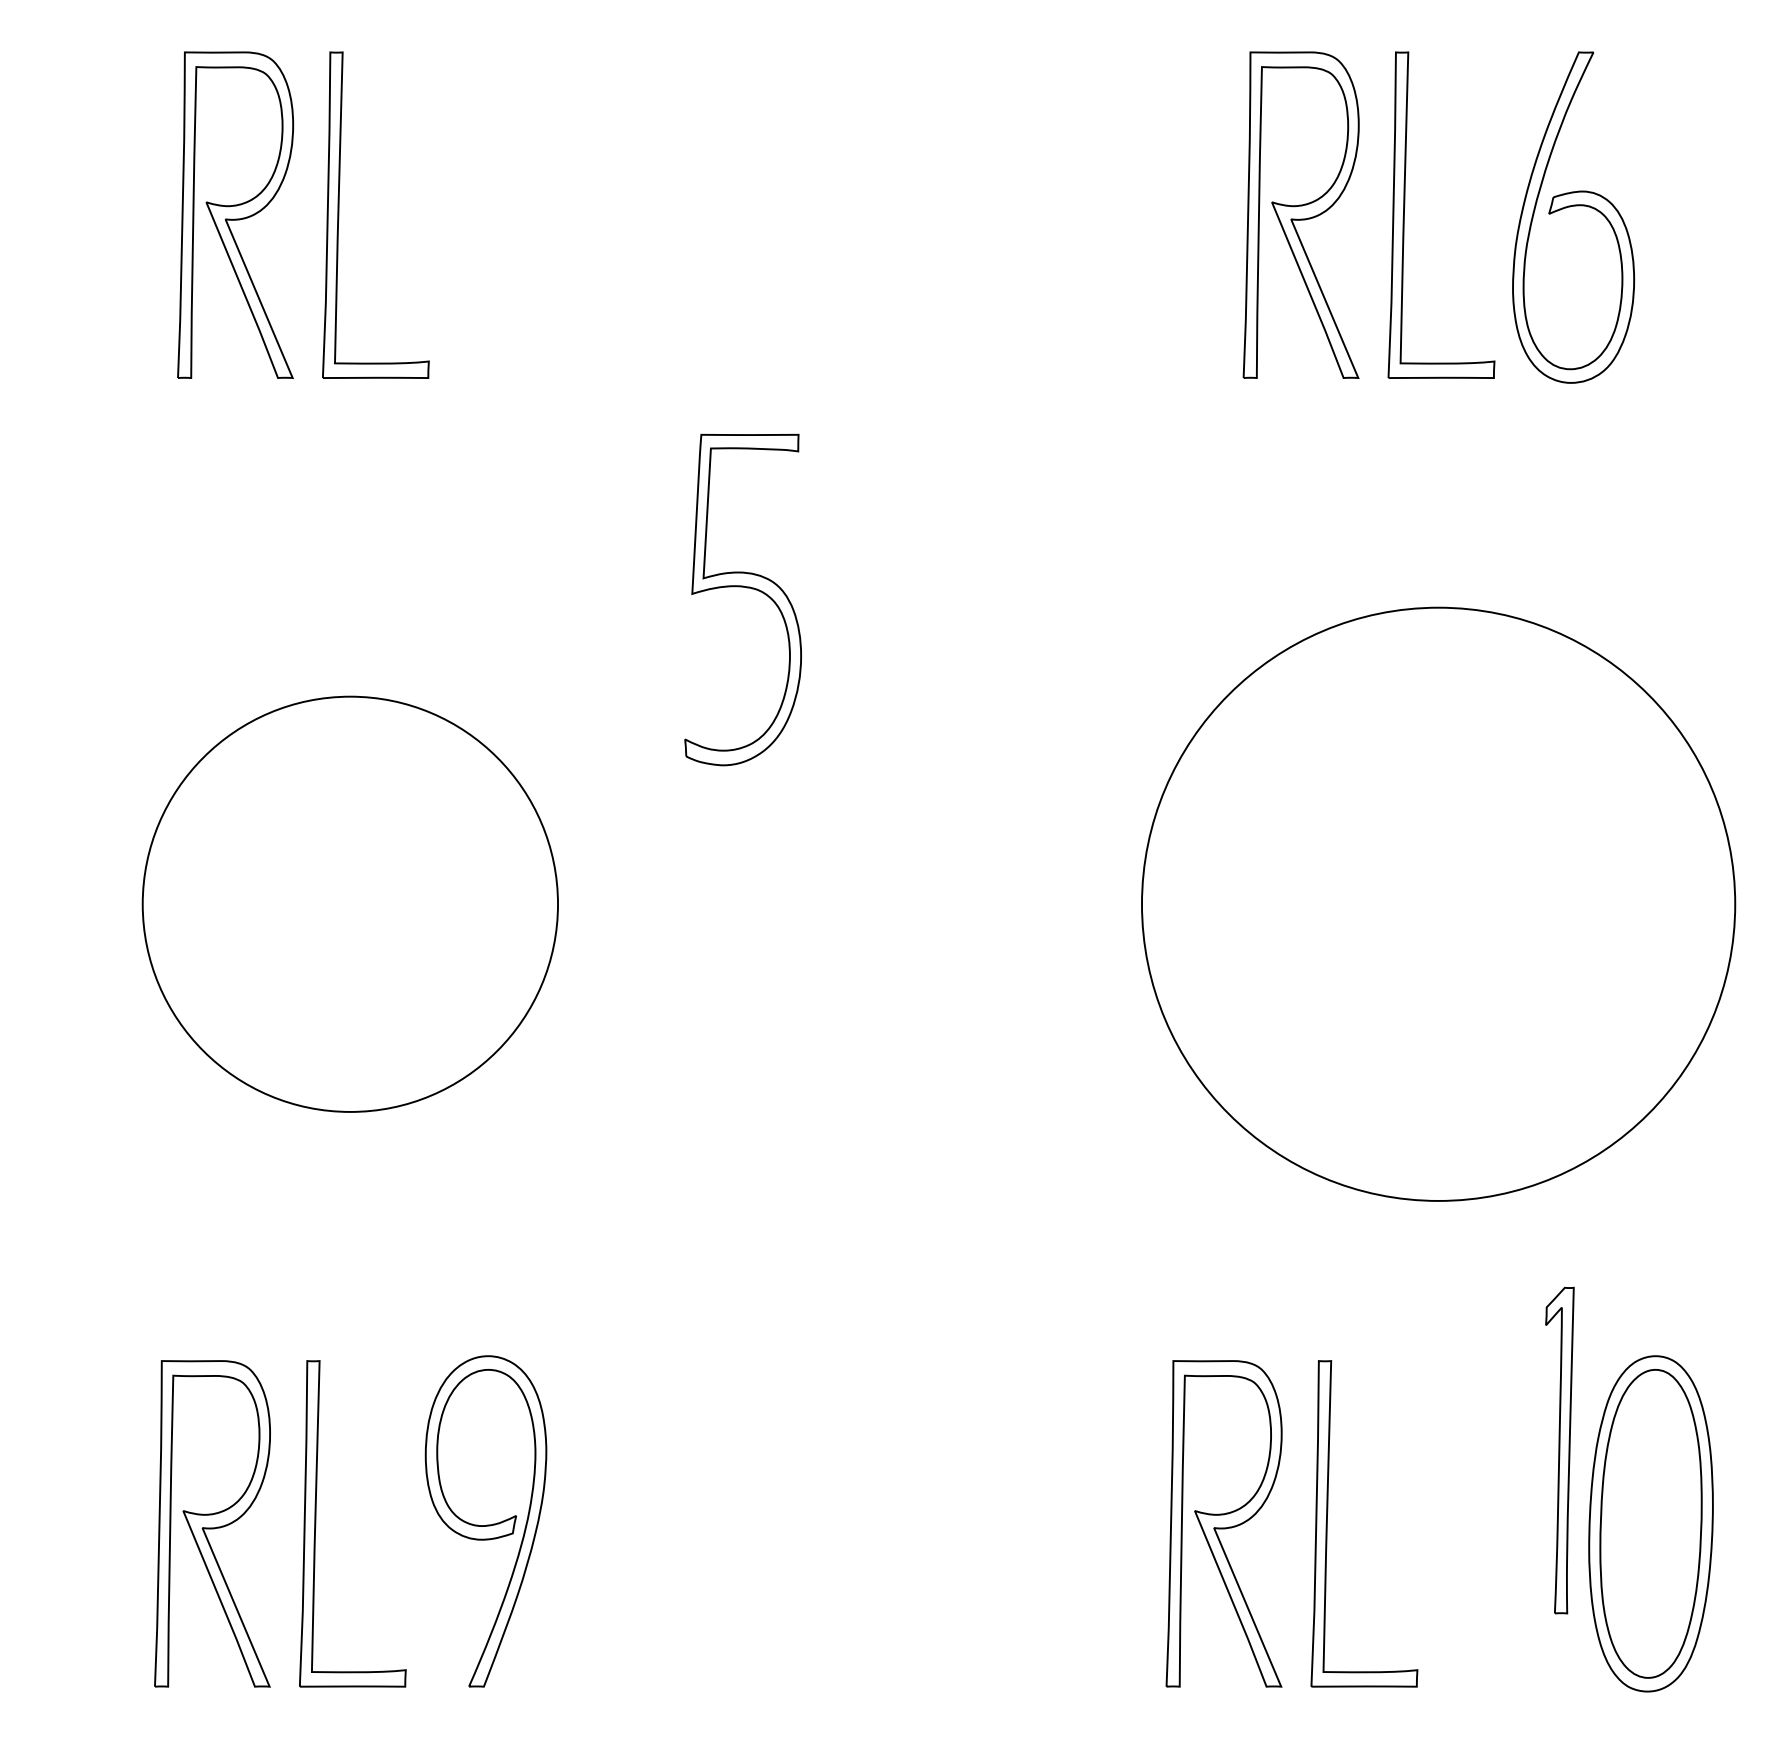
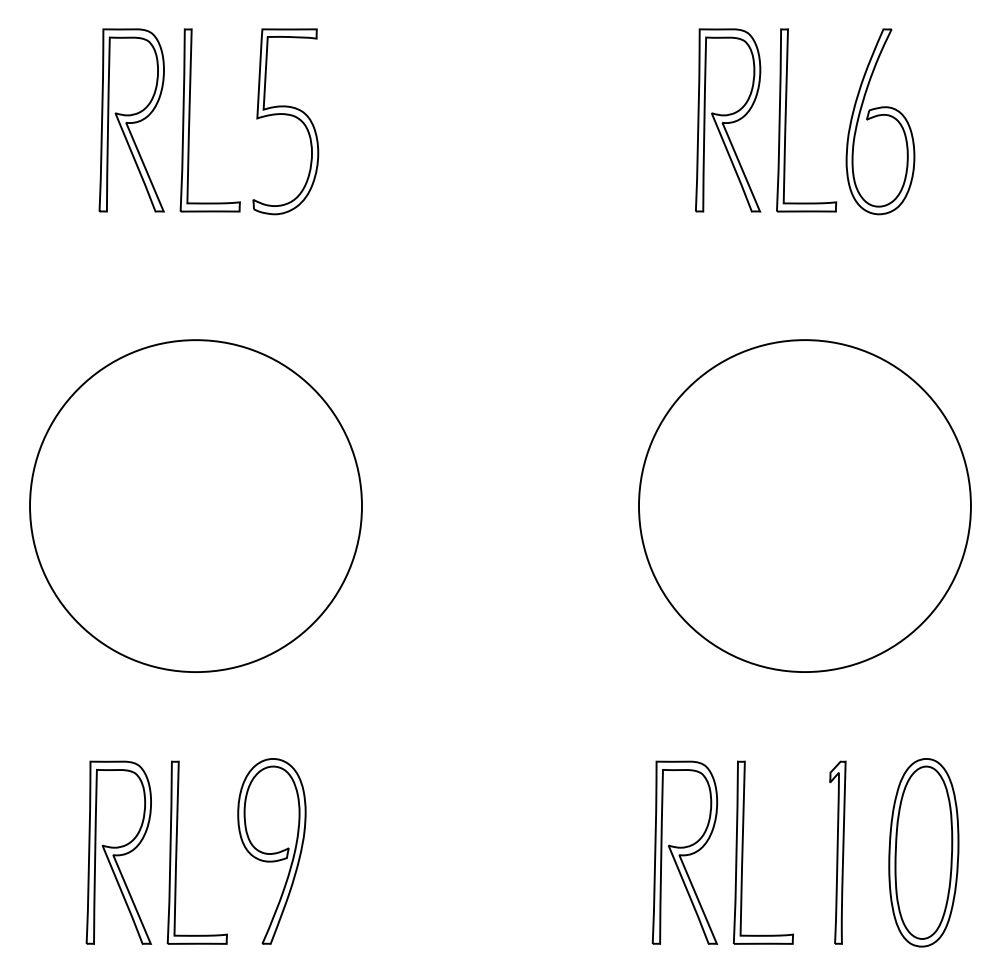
part: (742, 599) -> (285, 121), moved
part: (349, 903) -> (195, 505), size x1.43
part: (1559, 1450) -> (837, 852), moved

